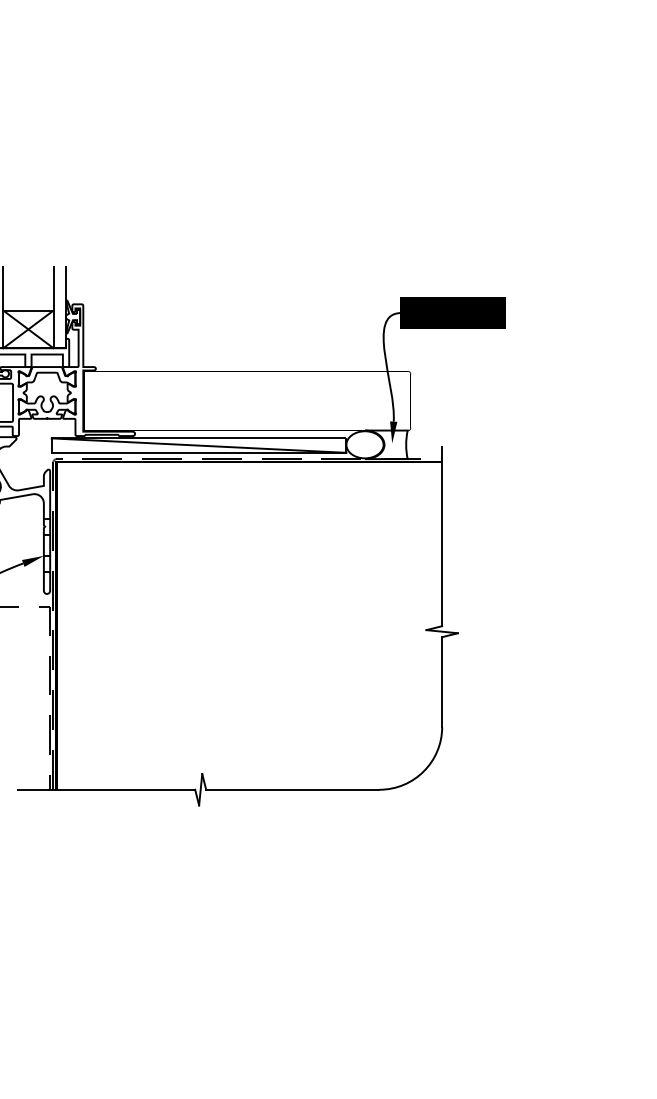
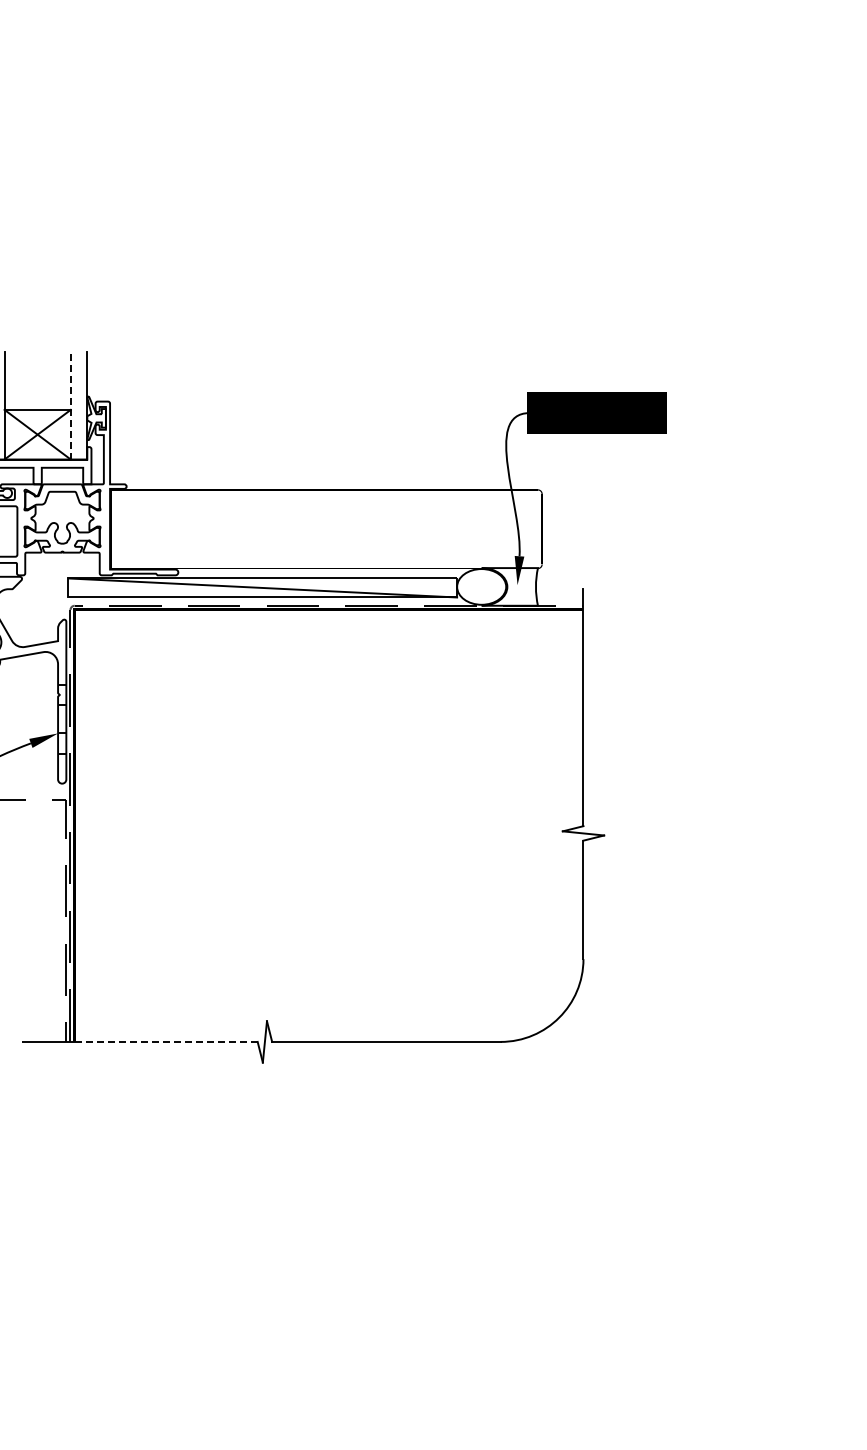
line: (53, 307) -> (70, 405), solid -> dashed
line: (126, 789) -> (166, 1041), solid -> dashed

